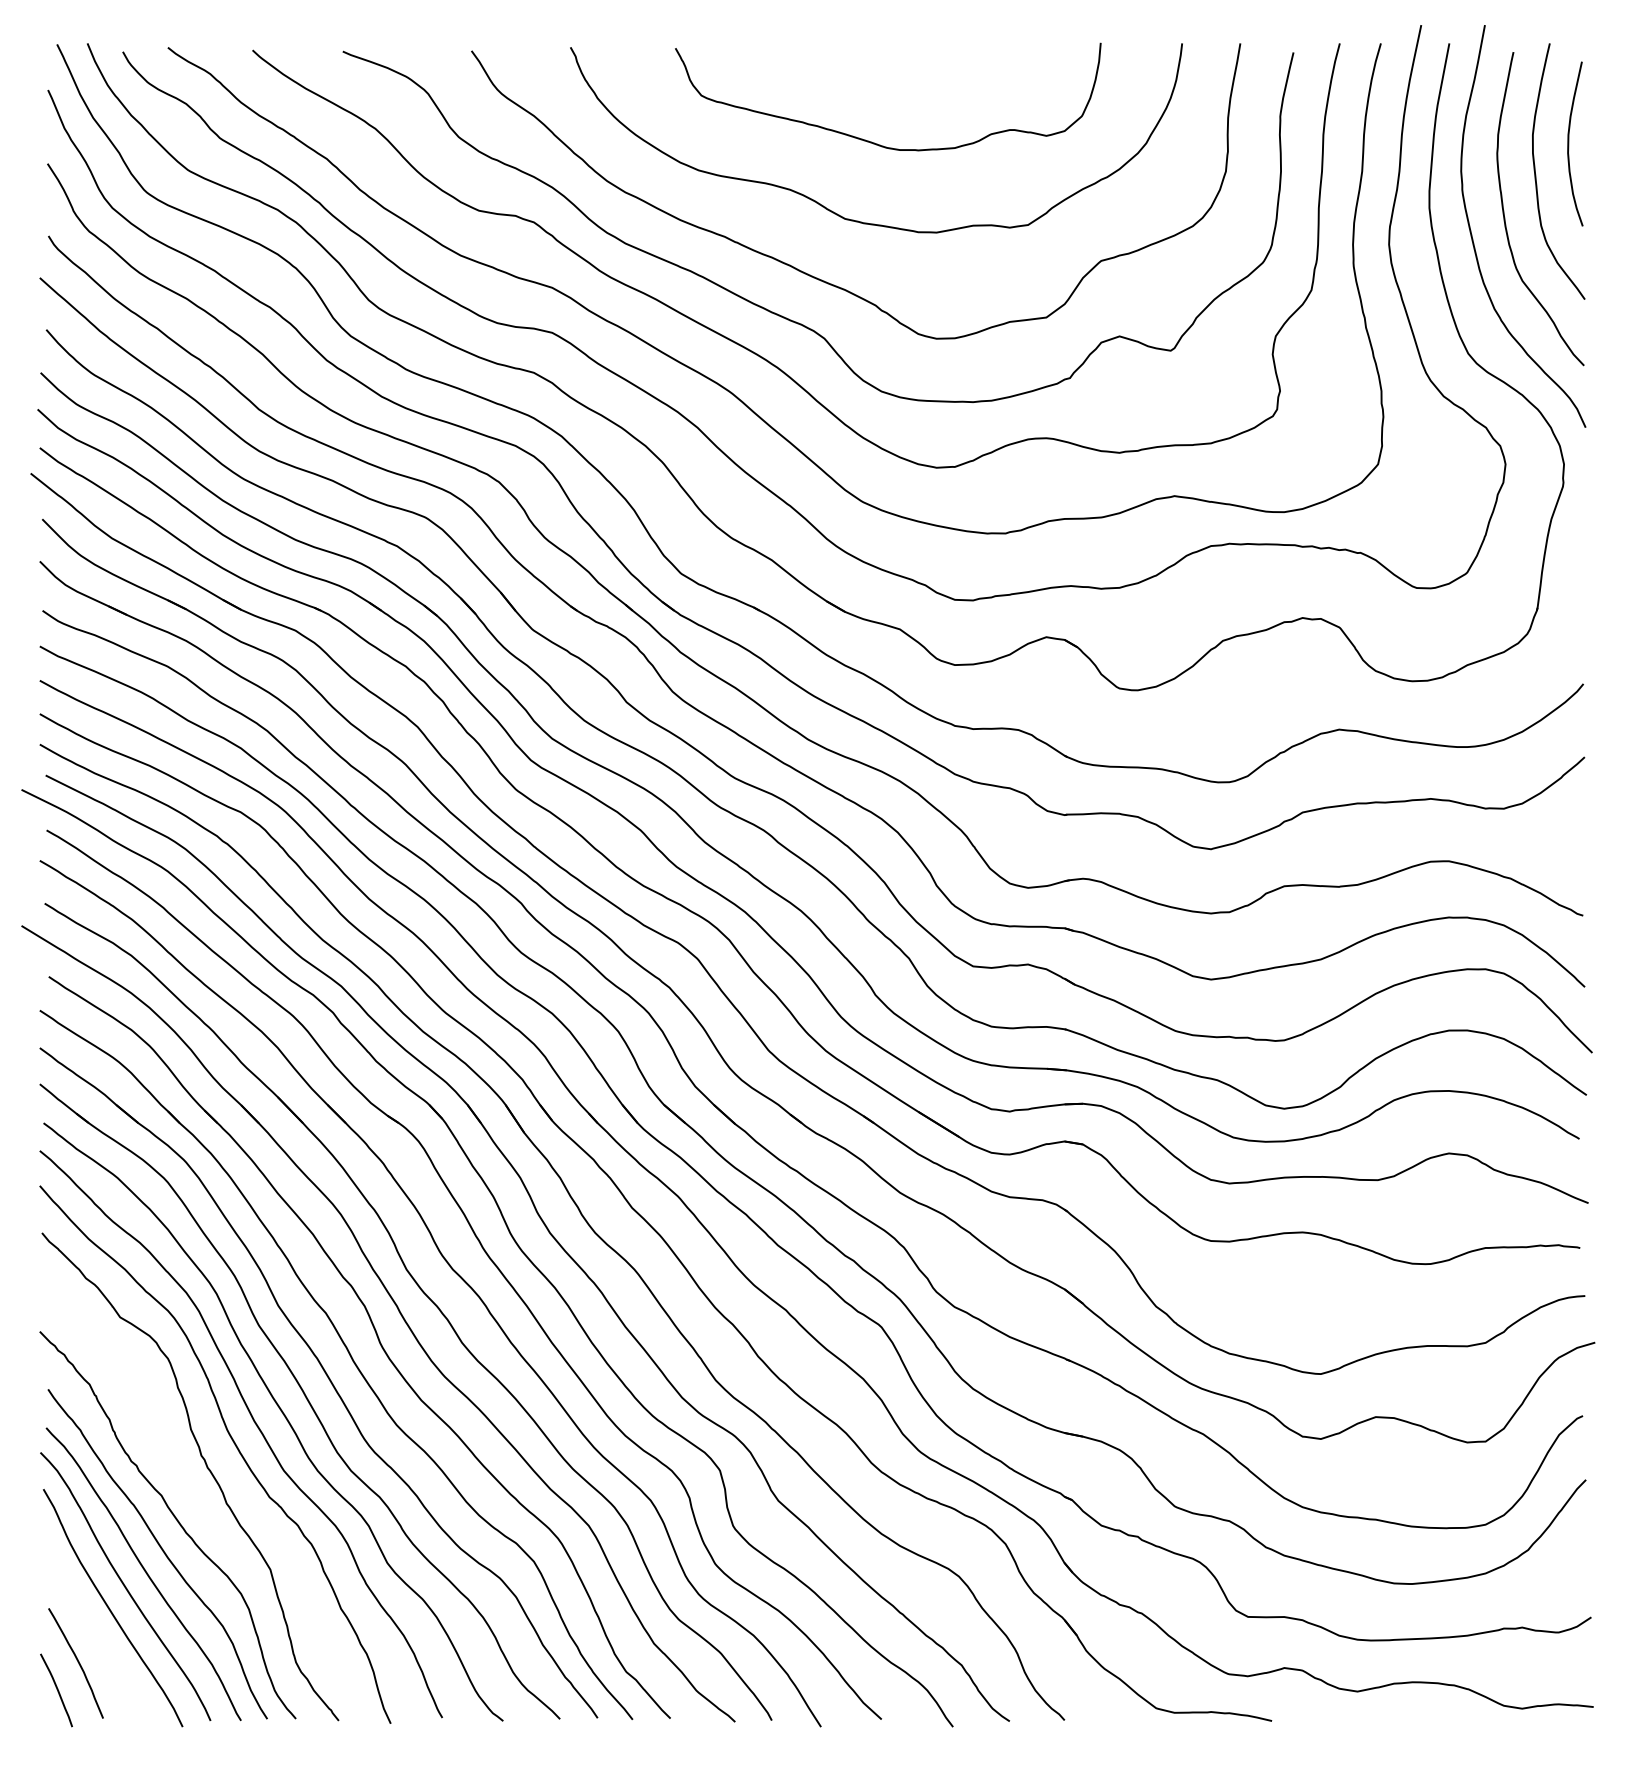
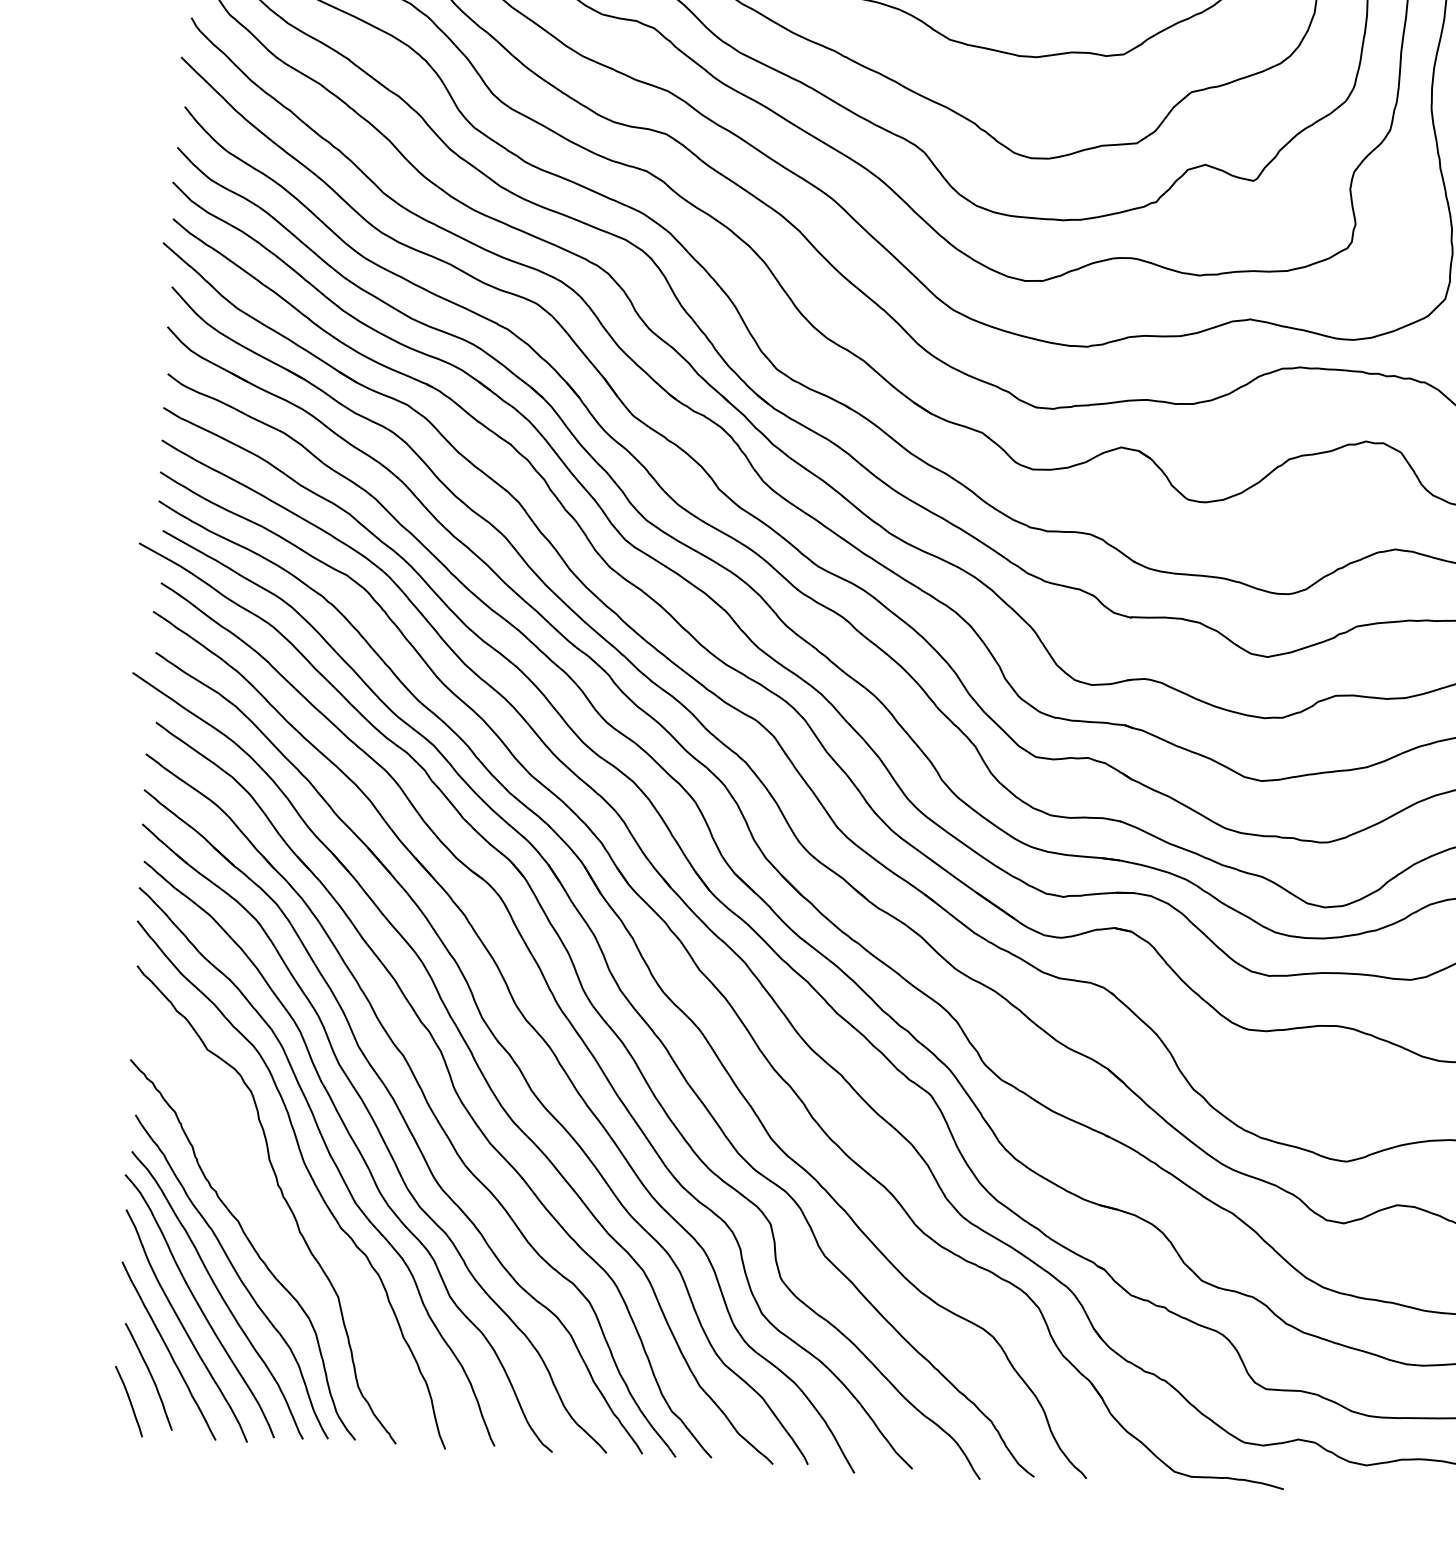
line: (95, 1634) -> (168, 1350), added

